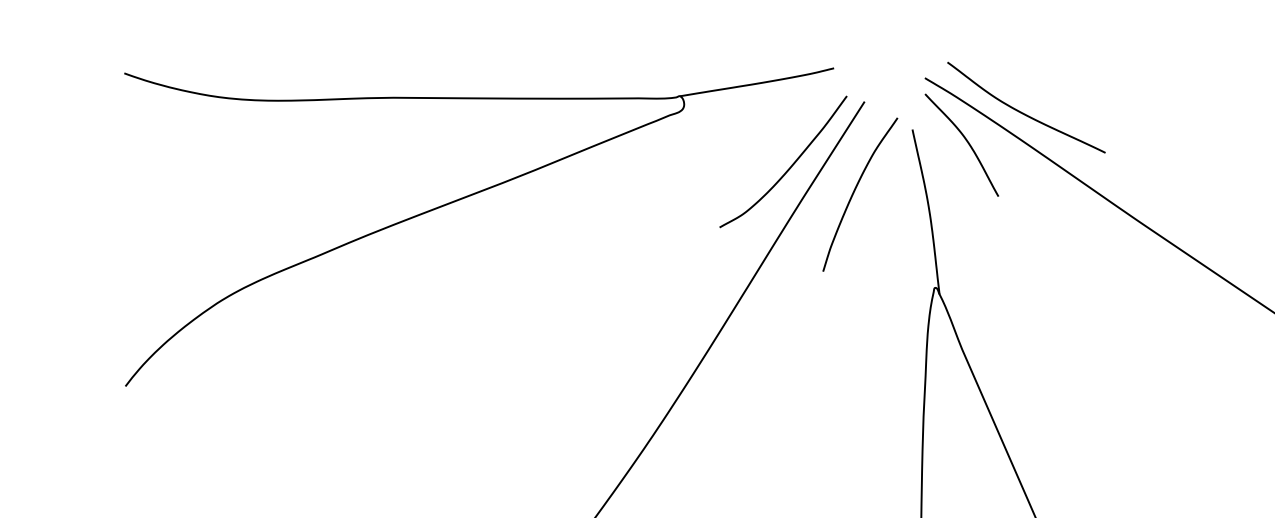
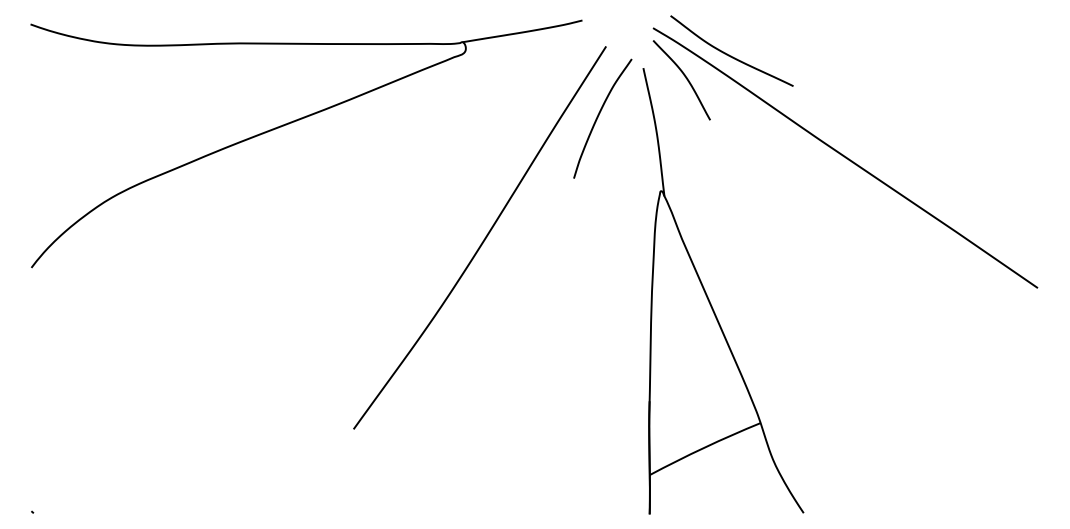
curve: (789, 167) -> (547, 97), removed

